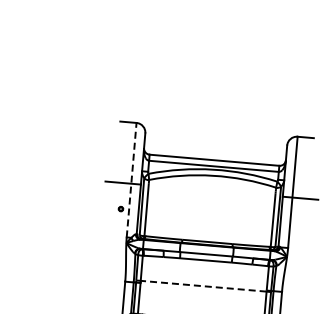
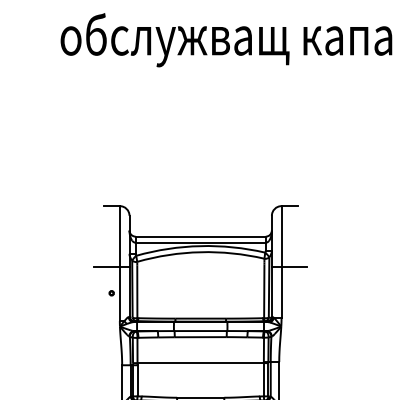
line: (131, 180) -> (119, 263), dashed -> solid
line: (203, 286) -> (200, 363), dashed -> solid

